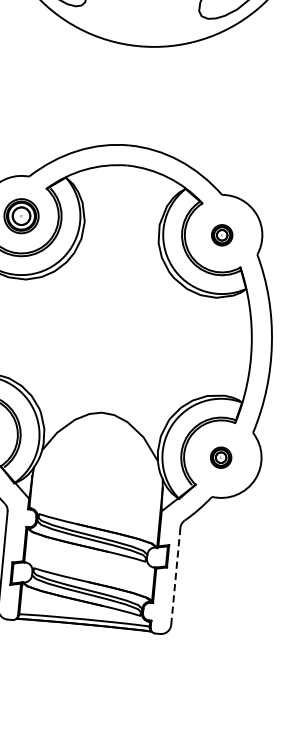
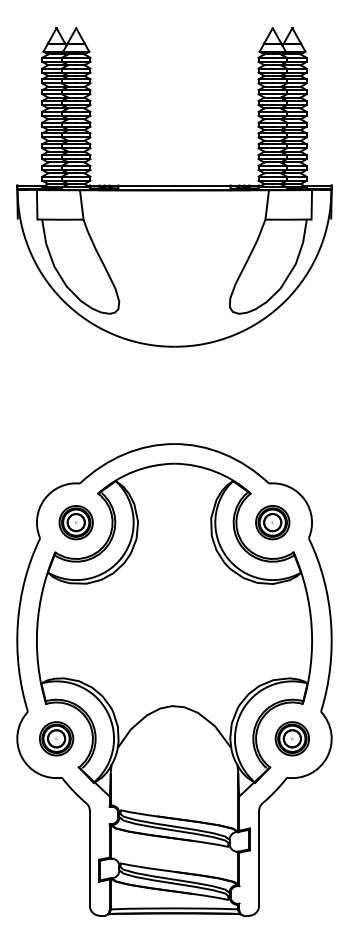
part: (221, 234) -> (272, 522), size x1.67
part: (220, 457) -> (291, 738), size x1.67
line: (176, 576) -> (259, 858), dashed -> solid

